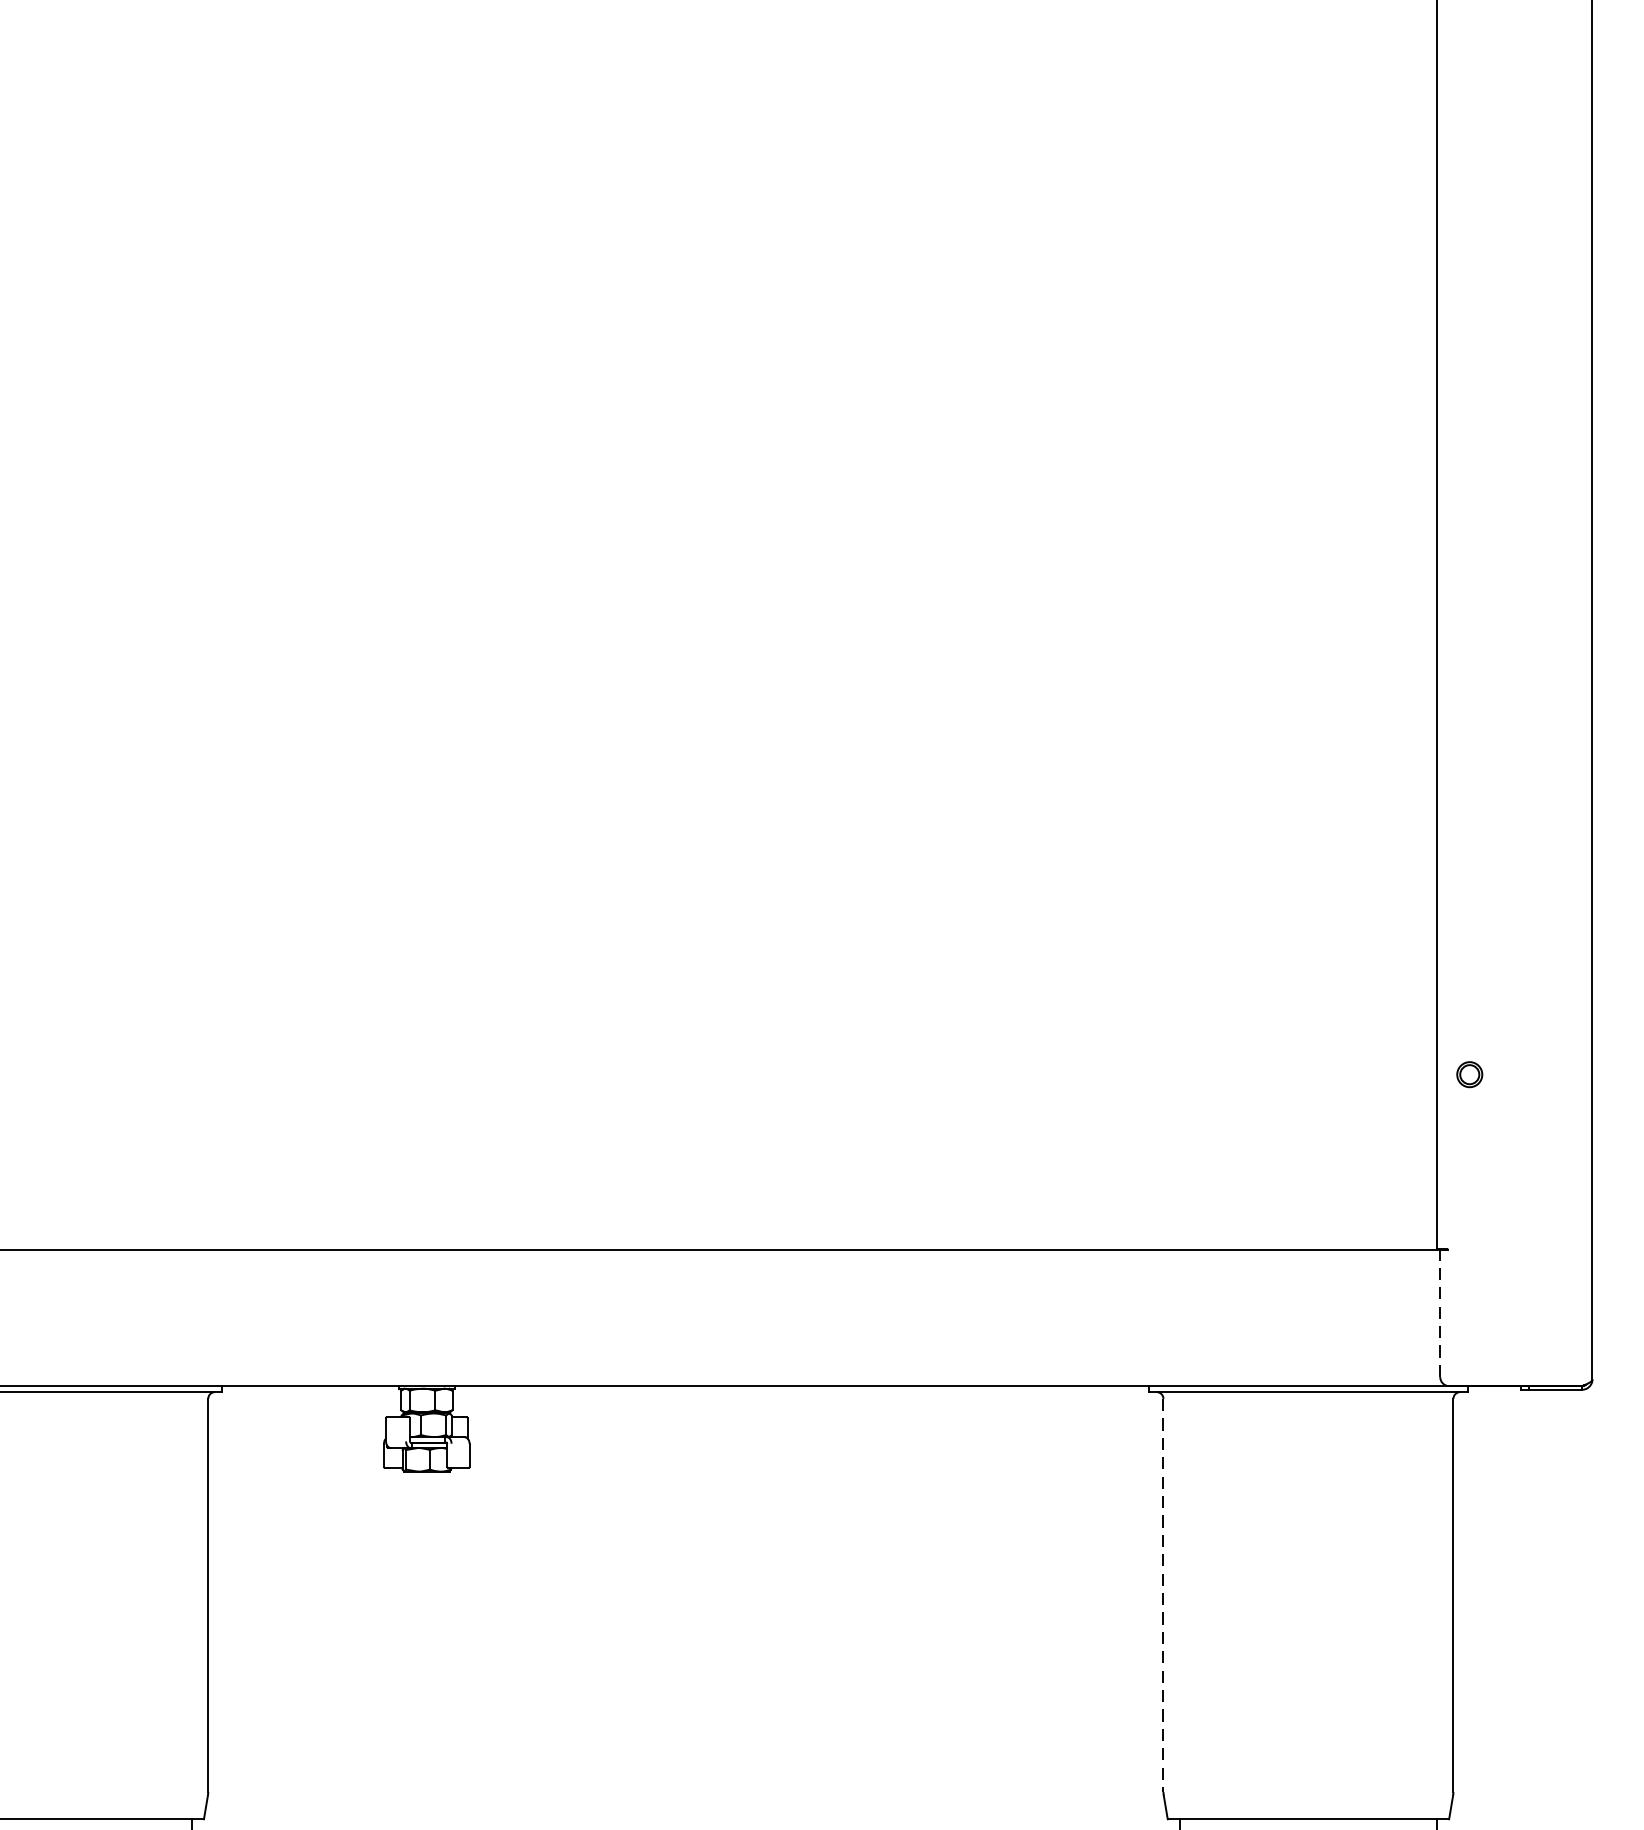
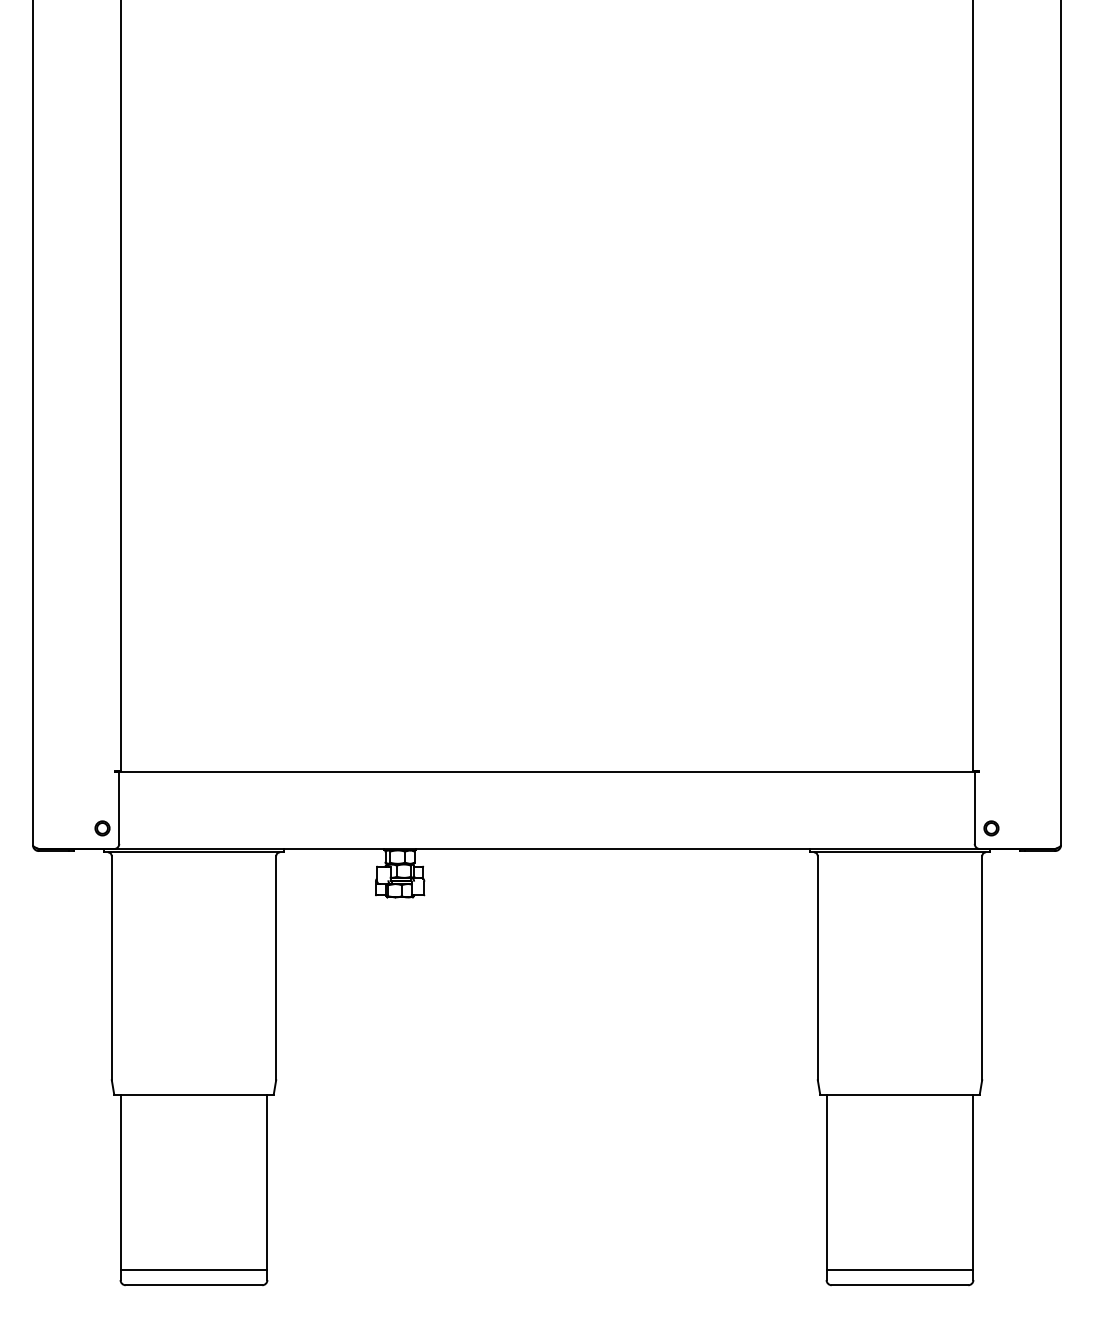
circle: (1469, 1074) -> (991, 828), moved
line: (1439, 1312) -> (974, 807), dashed -> solid
line: (1162, 1596) -> (817, 968), dashed -> solid

